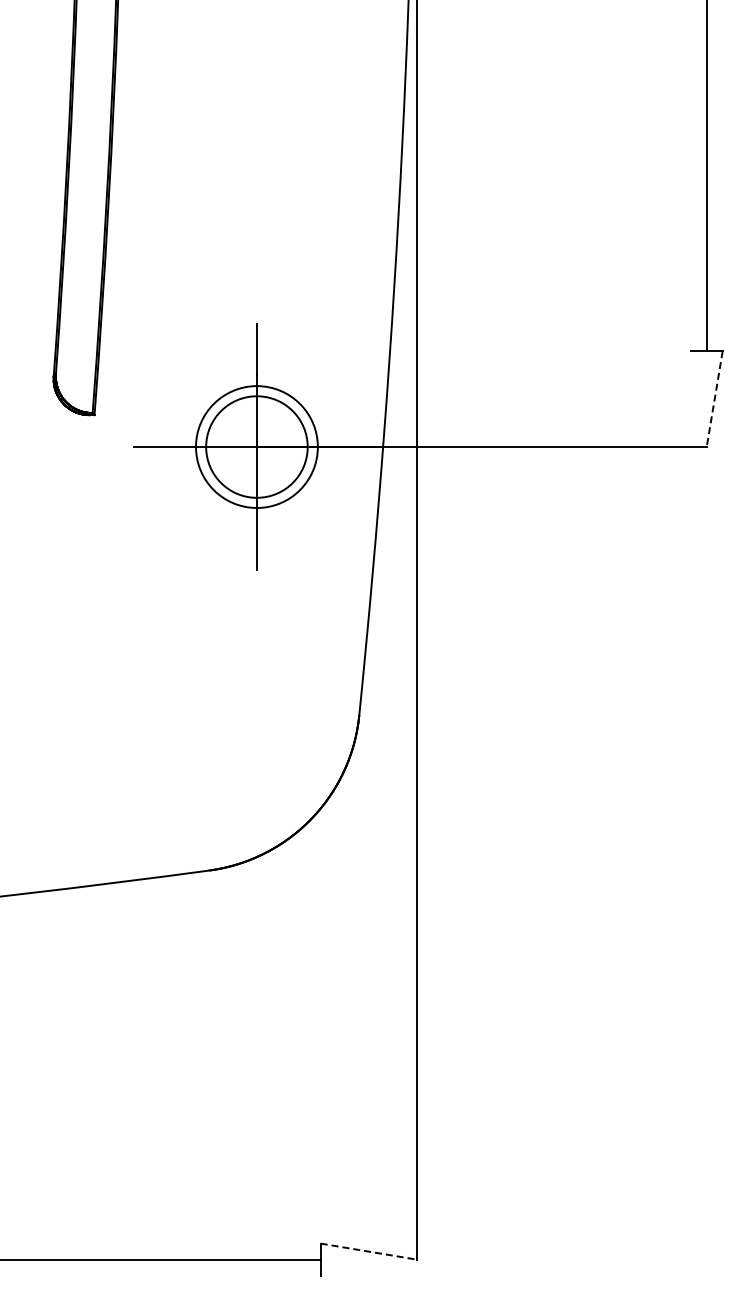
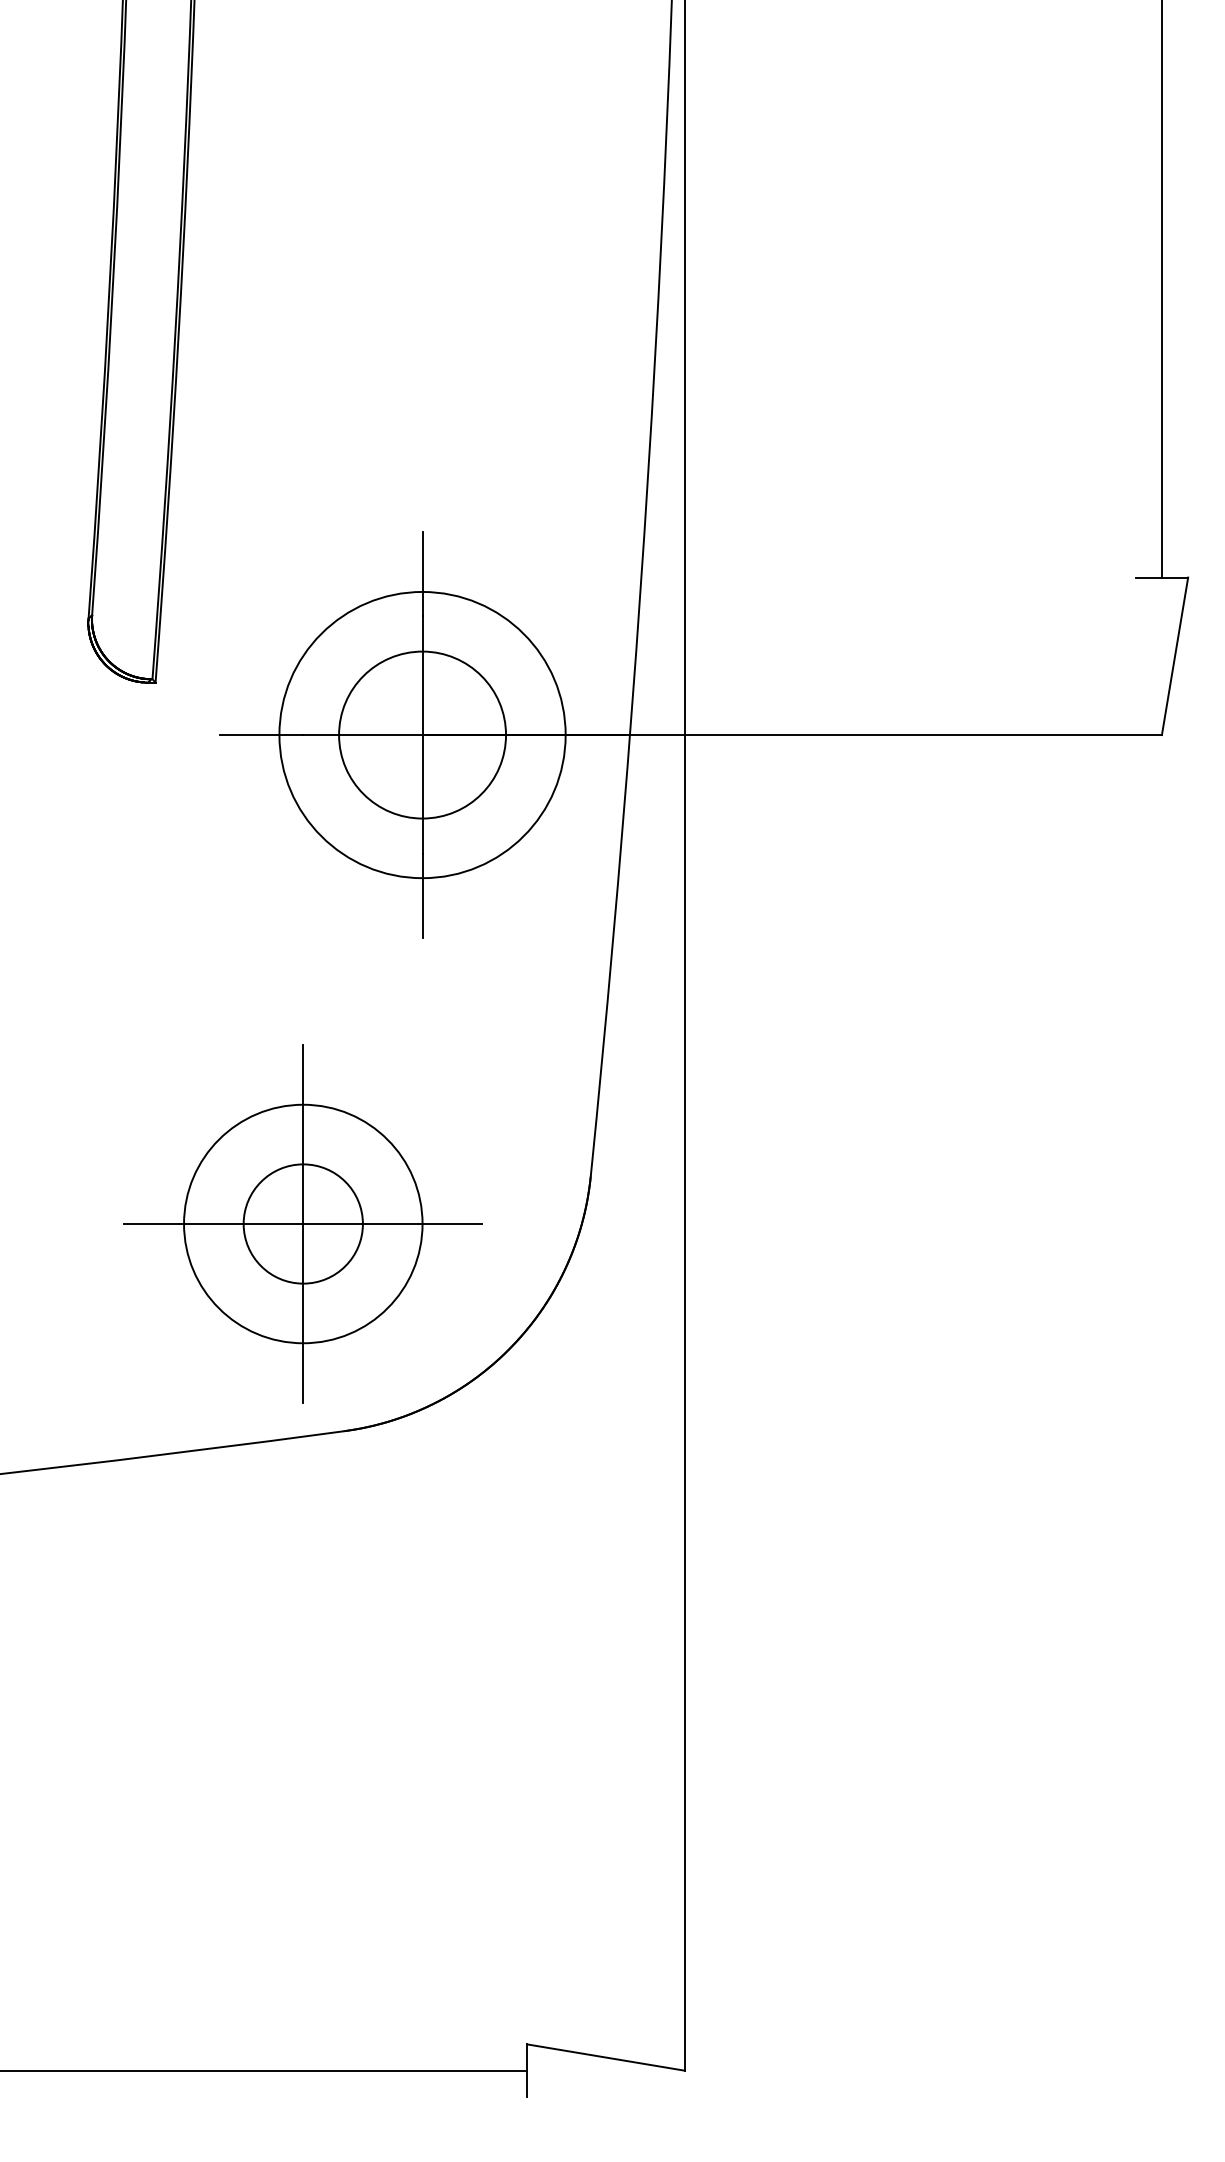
line: (714, 399) -> (1174, 656), dashed -> solid
circle: (256, 447) -> (421, 735), size x1.43
part: (184, 744) -> (303, 1224), added
line: (368, 1251) -> (605, 2057), dashed -> solid

